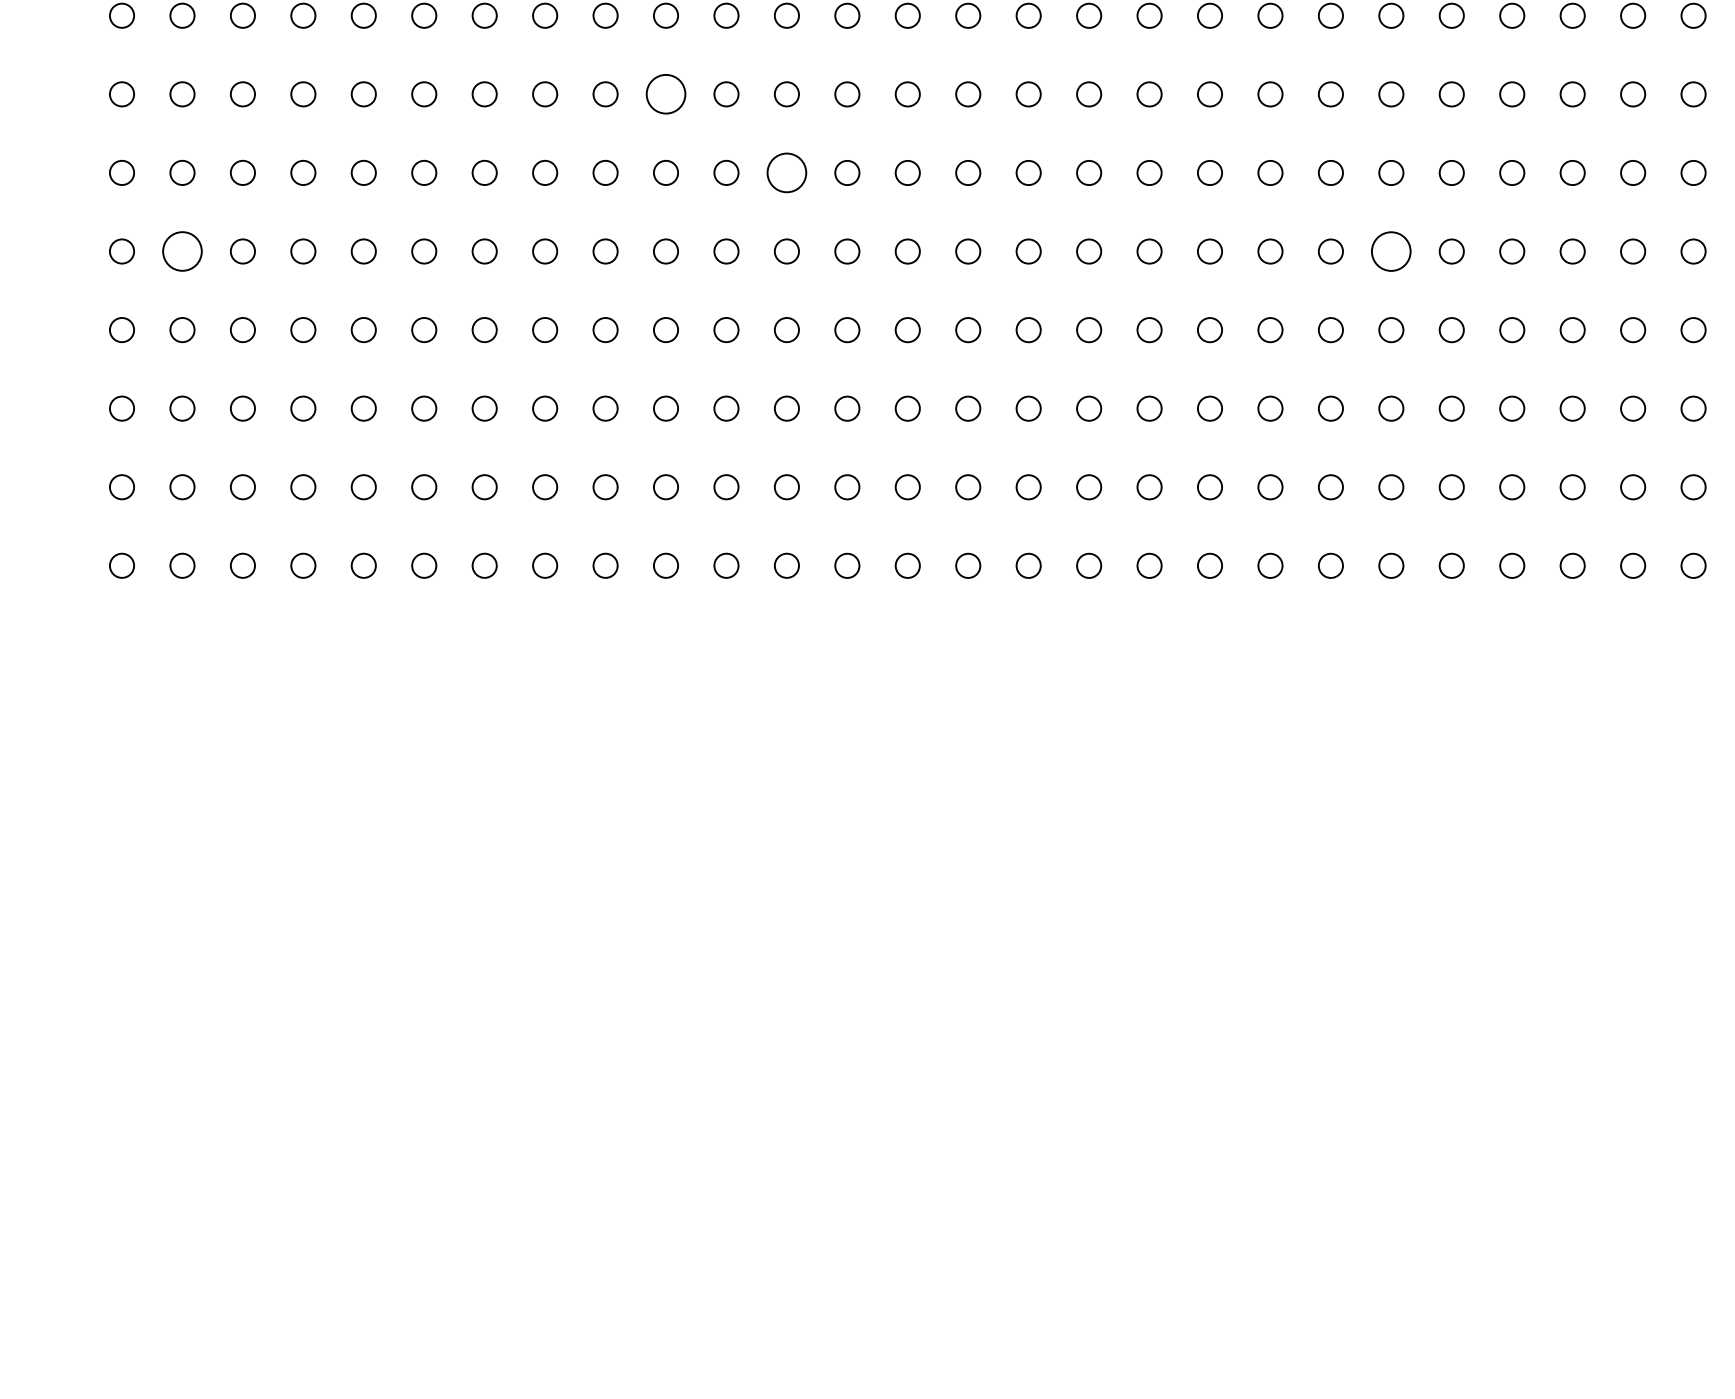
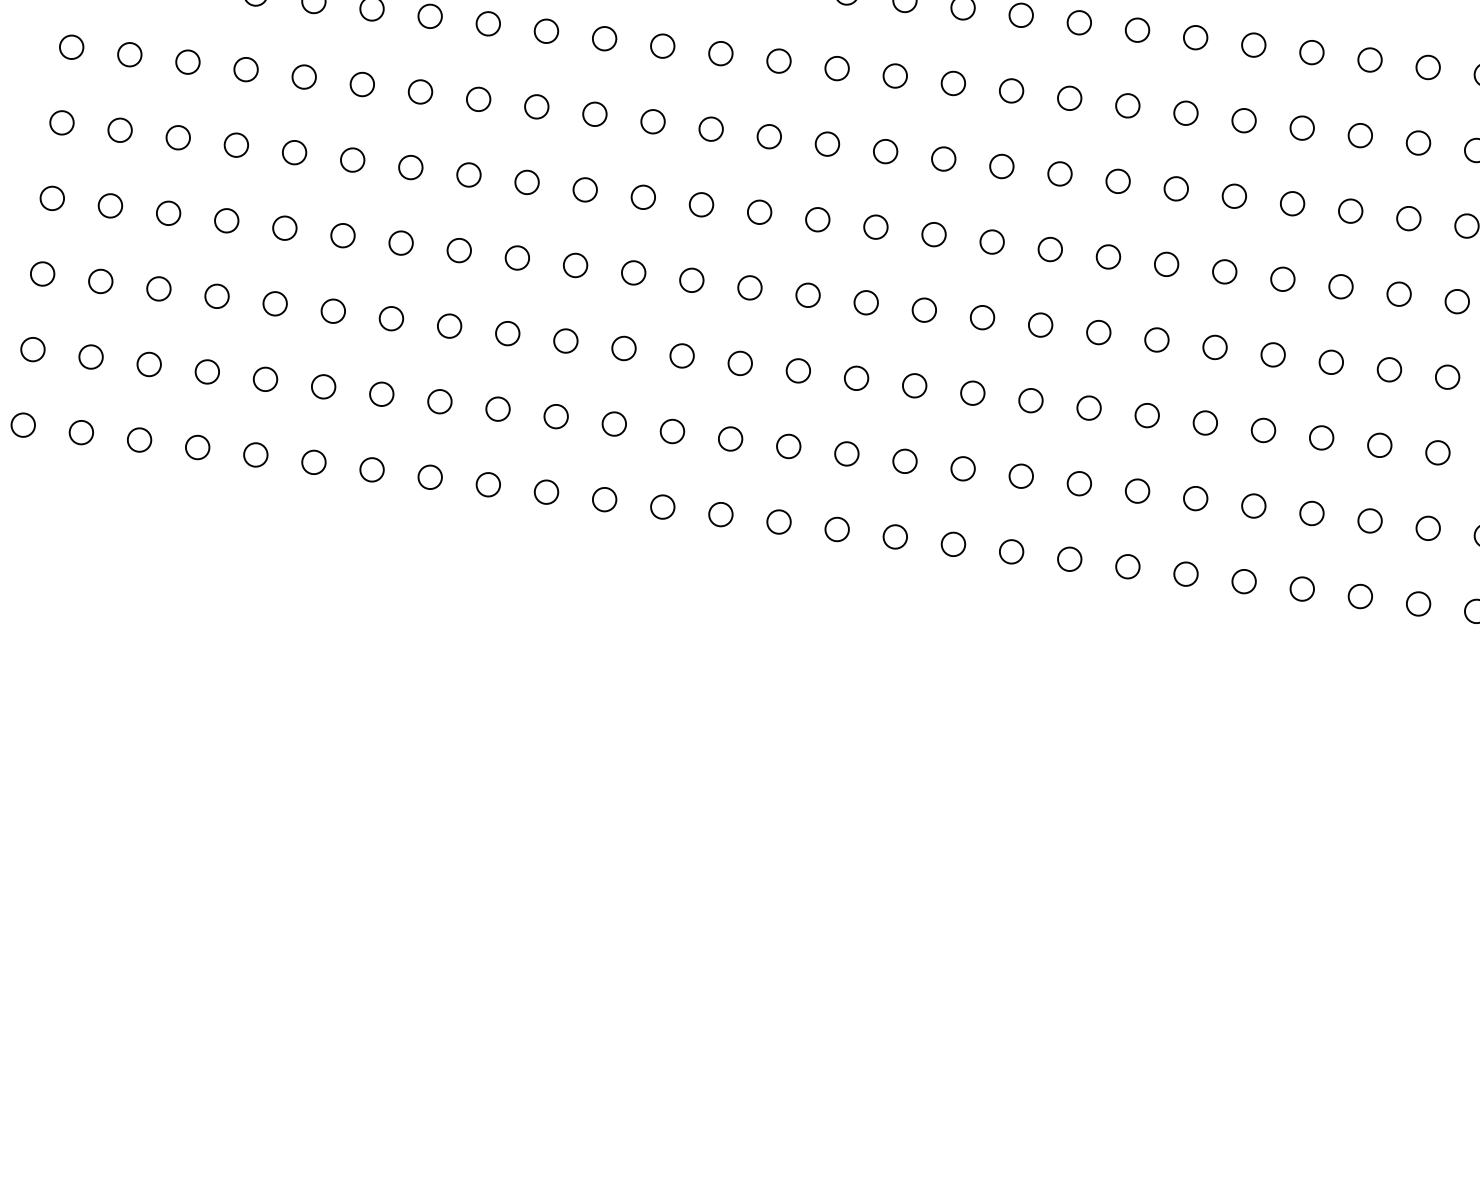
circle: (665, 94) -> (604, 38), size x0.62
circle: (786, 172) -> (710, 128), size x0.62
circle: (182, 251) -> (120, 130), size x0.62
circle: (1391, 251) -> (1283, 279), size x0.62

